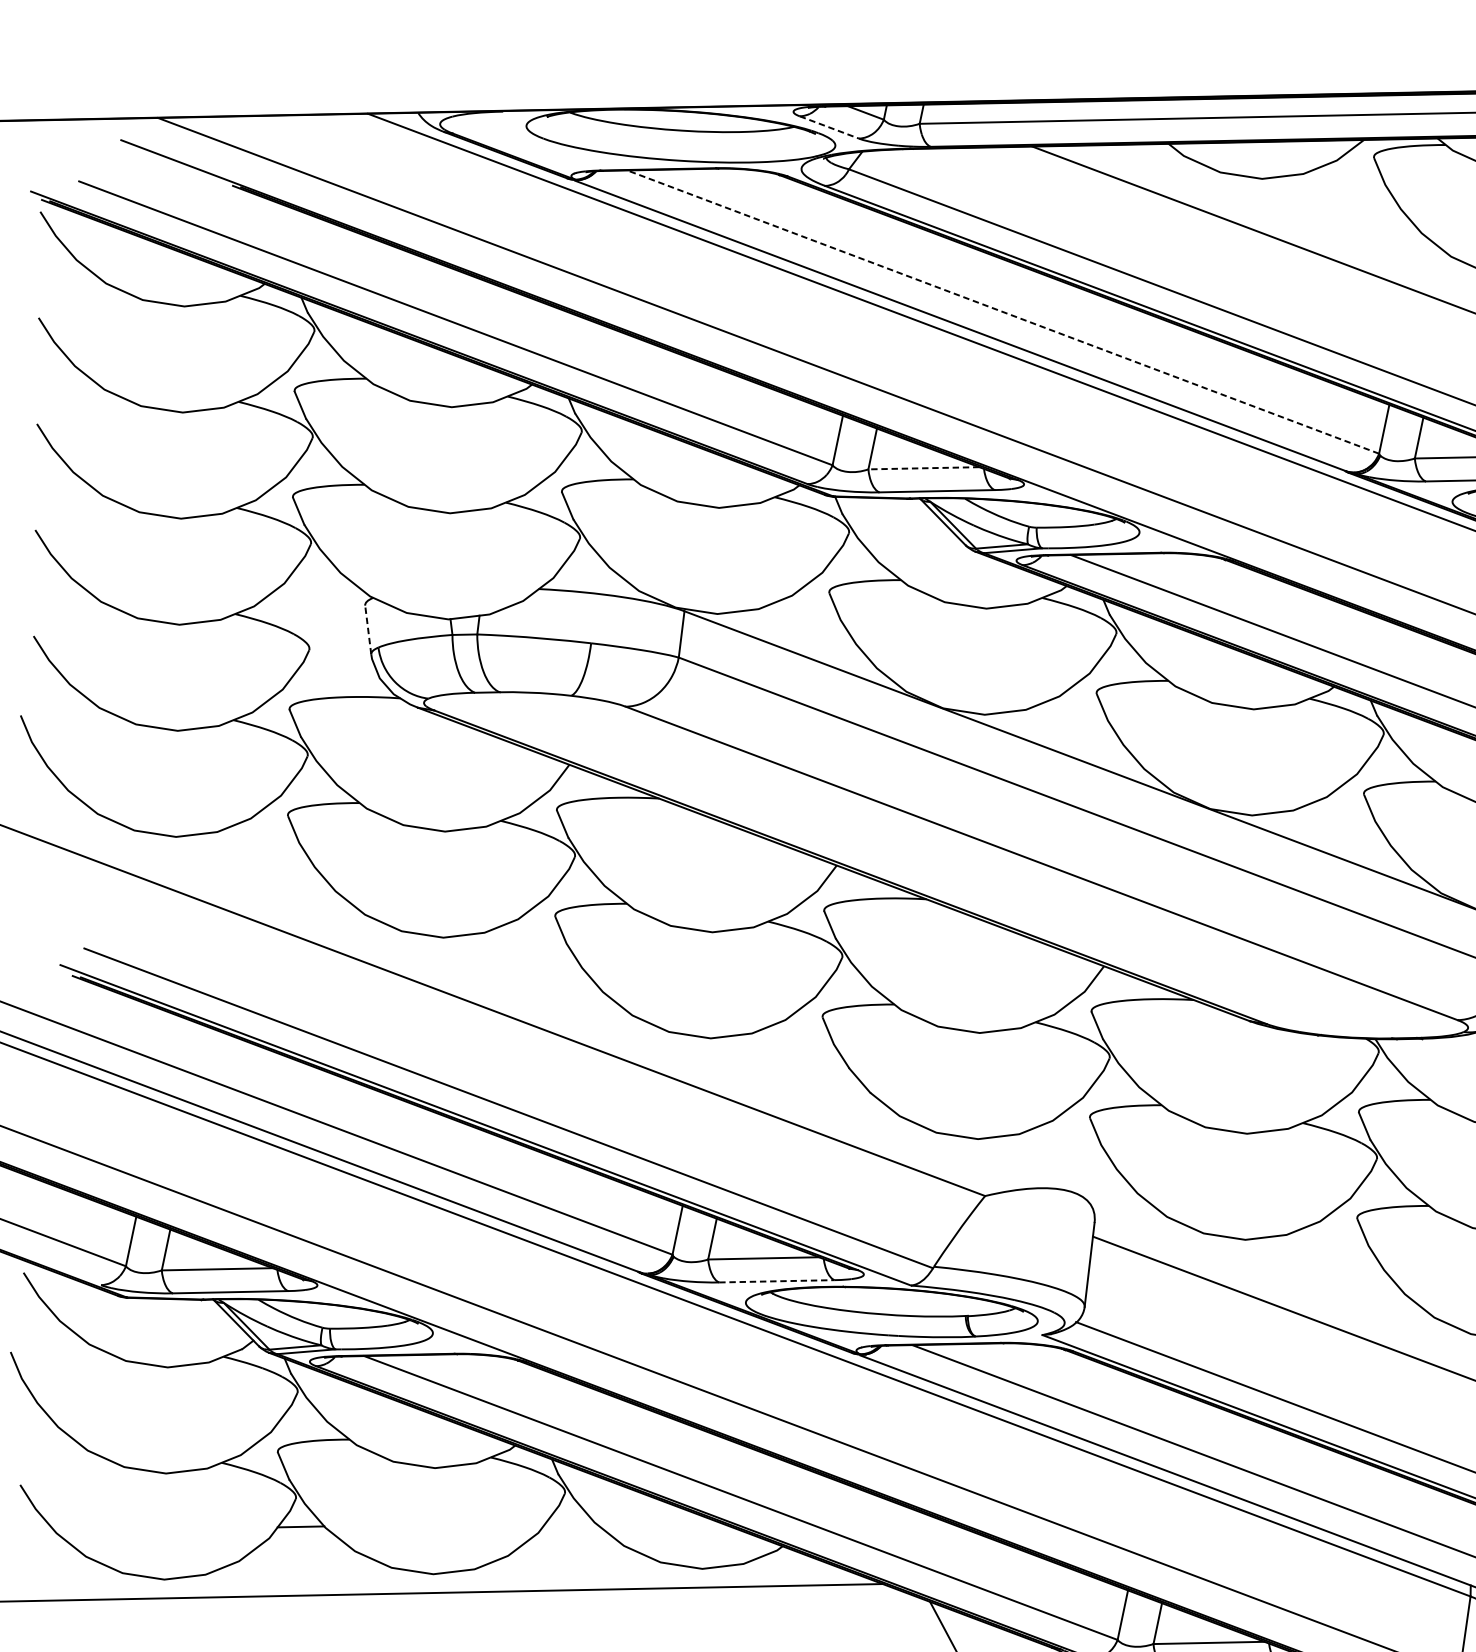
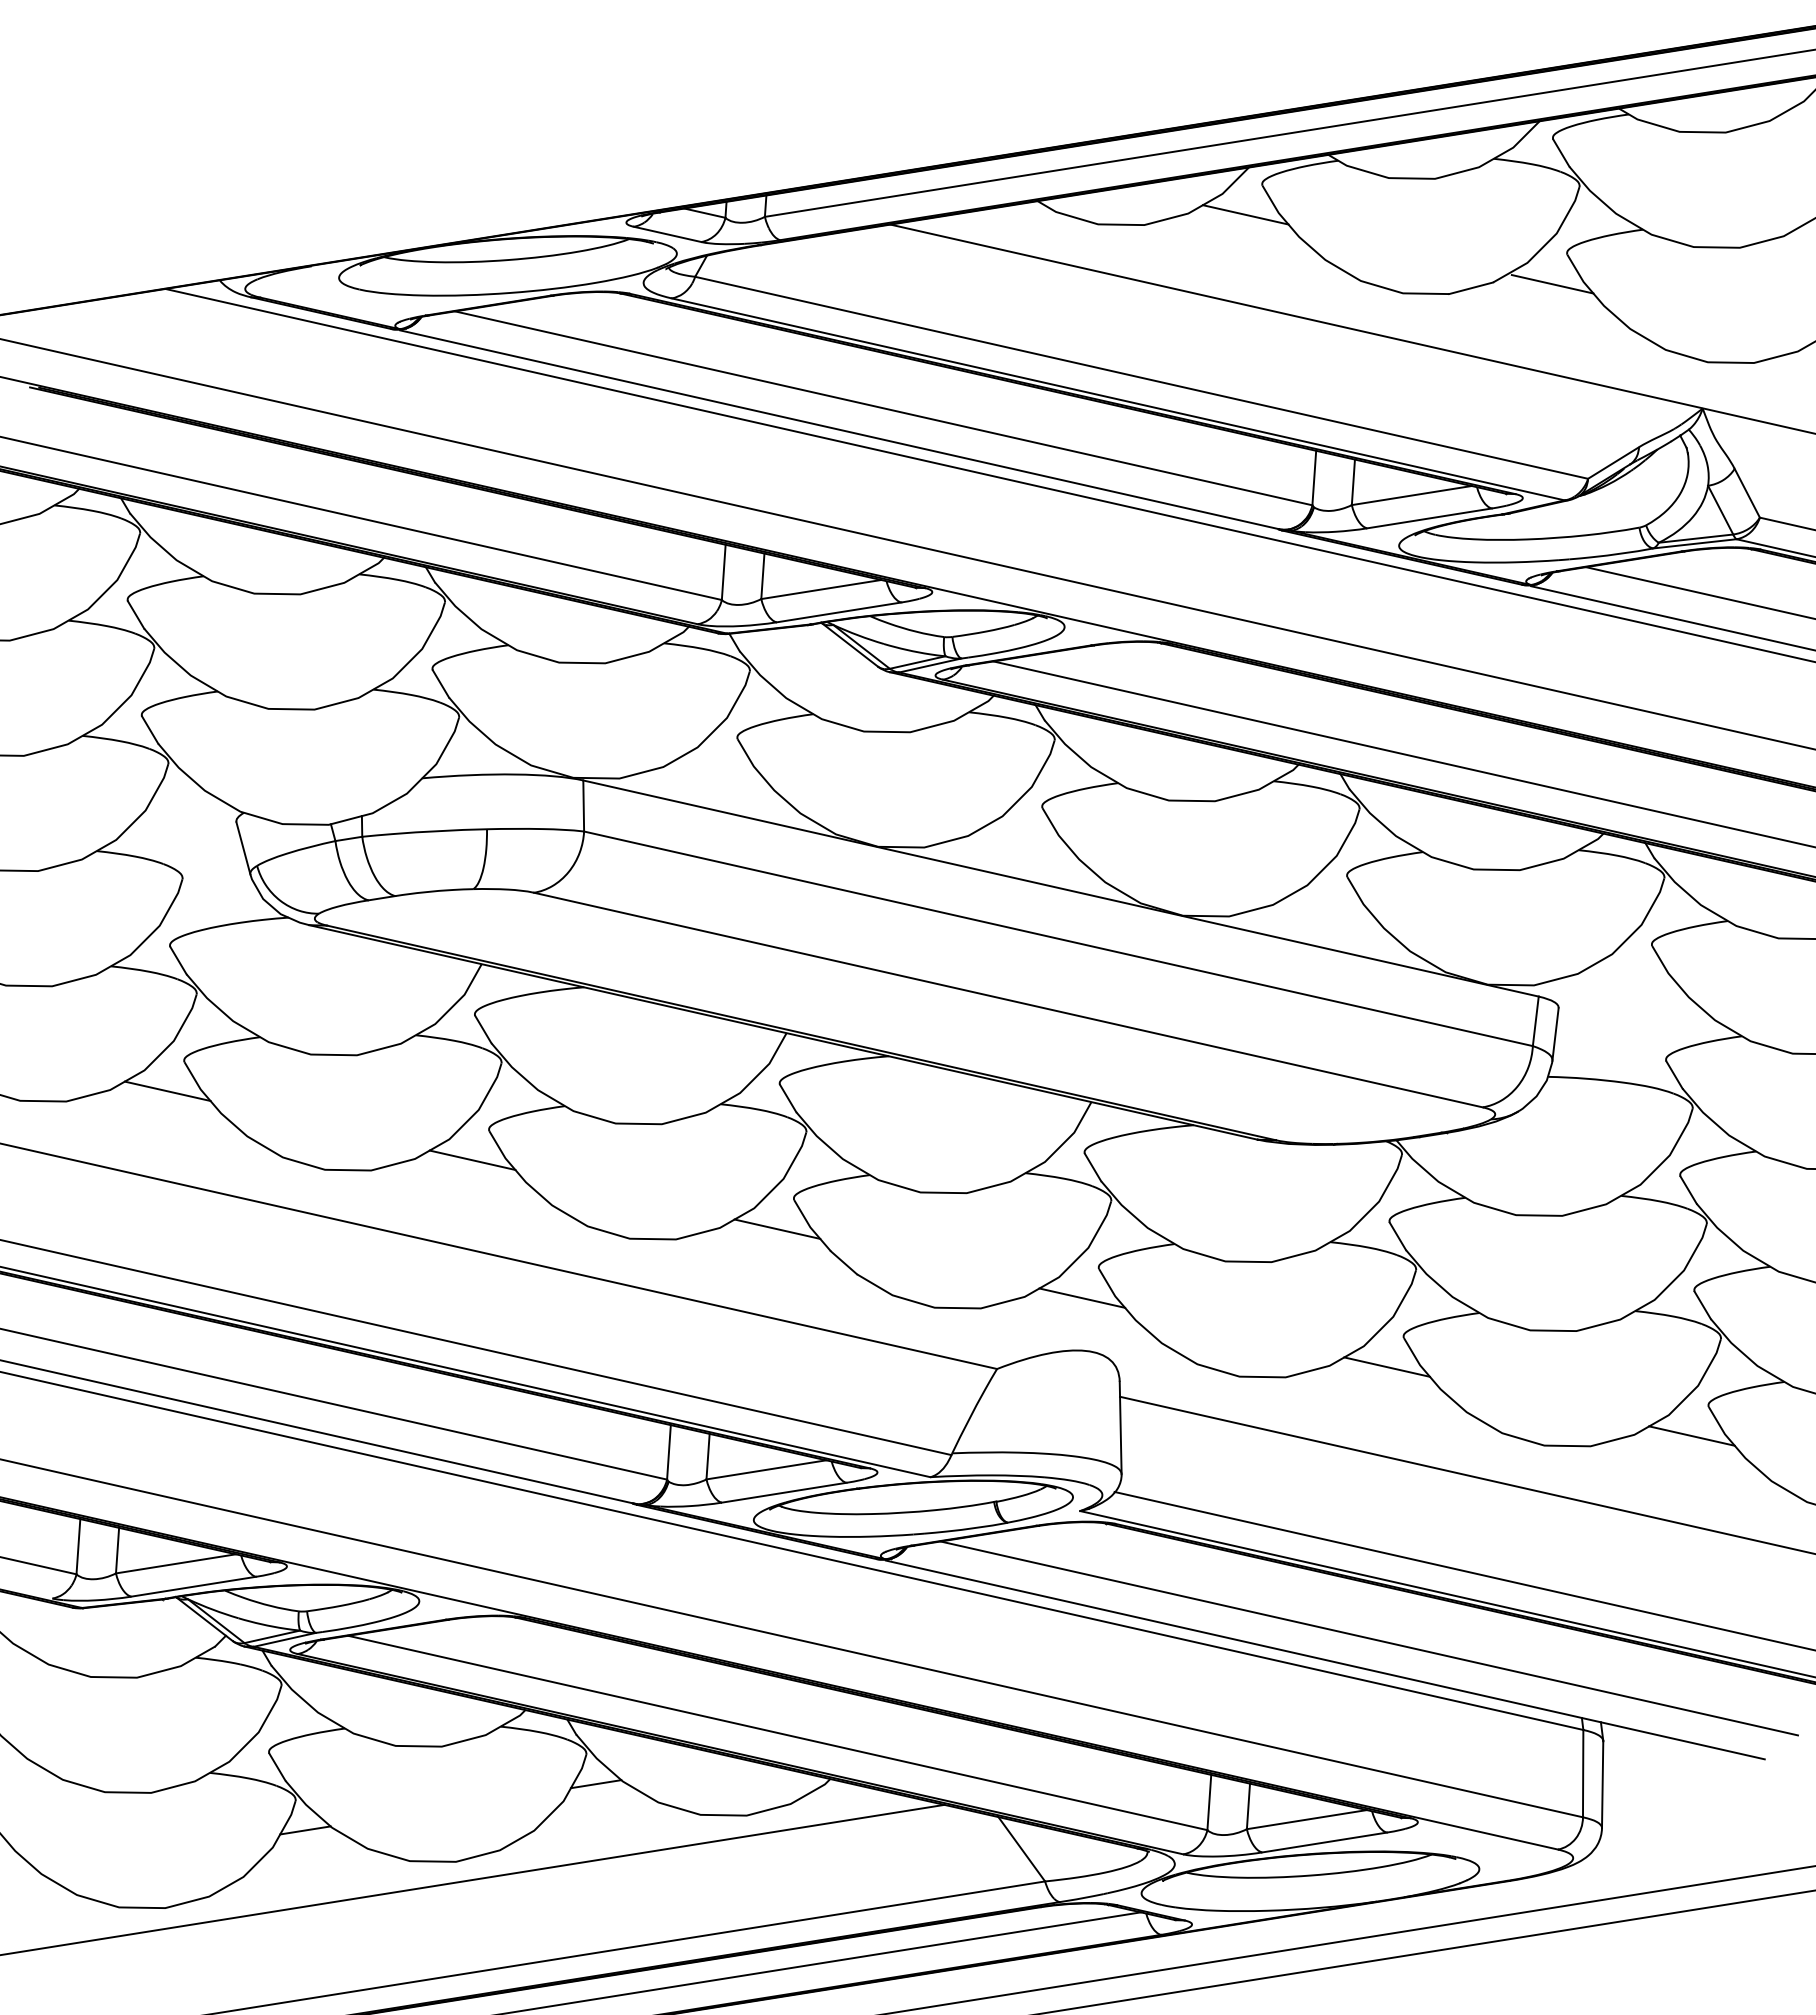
line: (829, 127) -> (667, 234), dashed -> solid
line: (1355, 182) -> (1245, 214), added
line: (1002, 312) -> (883, 408), dashed -> solid
line: (924, 468) -> (821, 589), dashed -> solid
line: (368, 630) -> (243, 848), dashed -> solid
line: (269, 839) -> (167, 1090), added
line: (536, 940) -> (472, 1159), added
line: (804, 1041) -> (777, 1228), added
line: (1071, 1142) -> (1082, 1297), added
line: (1338, 1242) -> (1386, 1366), added
line: (777, 1281) -> (784, 1492), dashed -> solid
line: (569, 1521) -> (595, 1784), added

